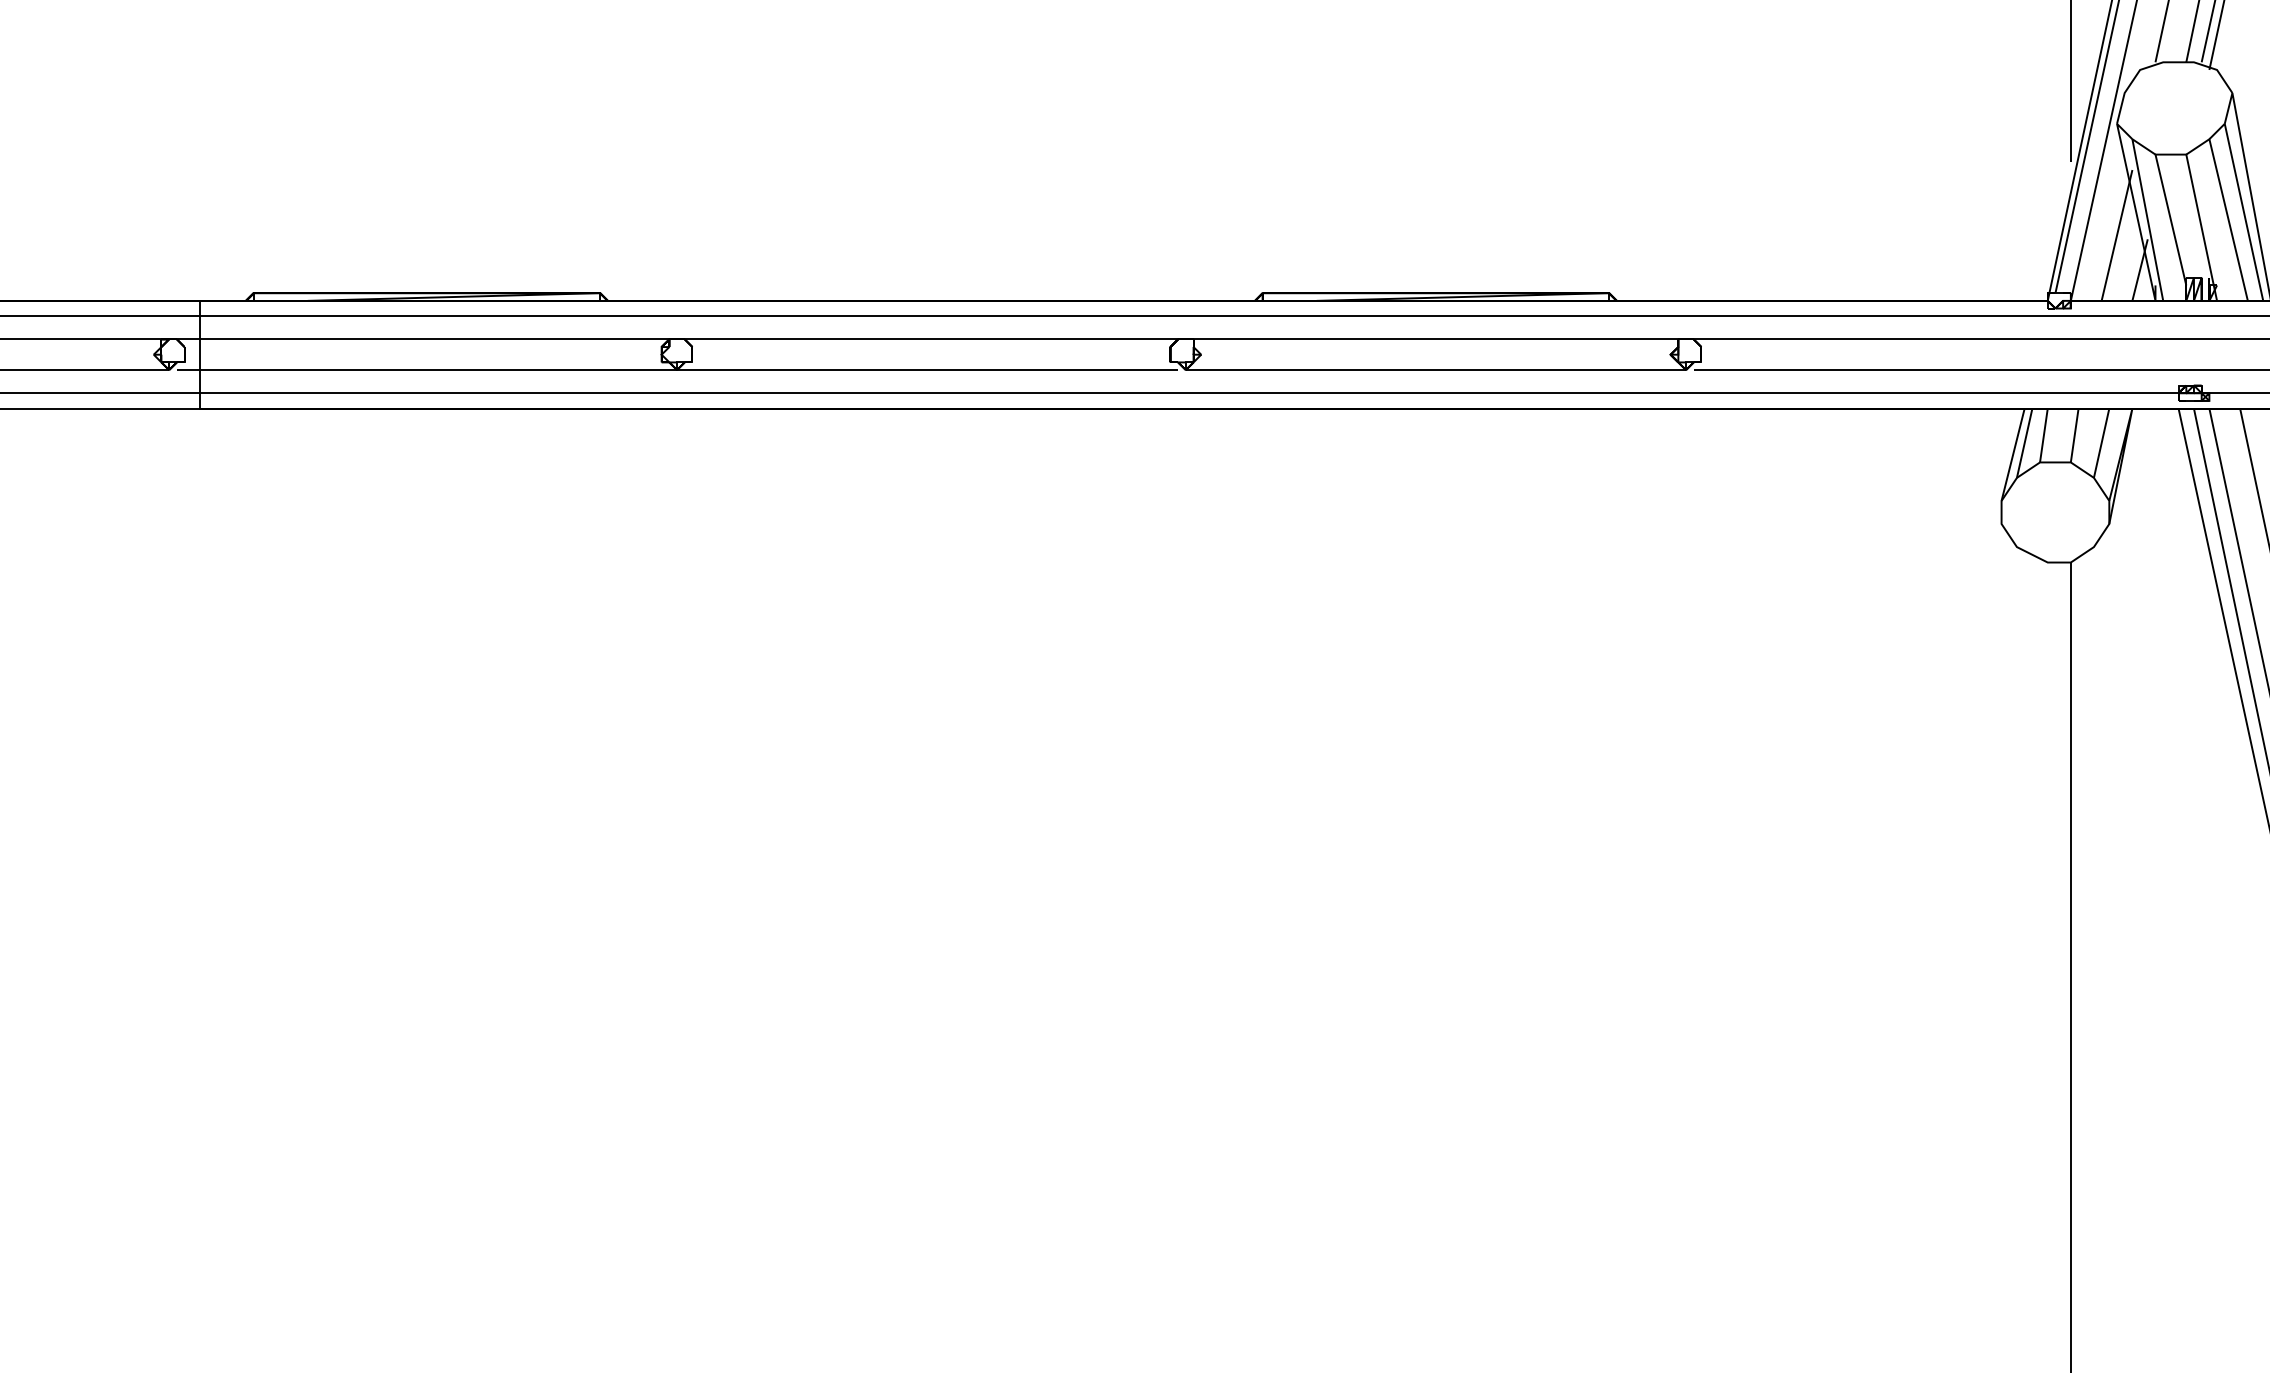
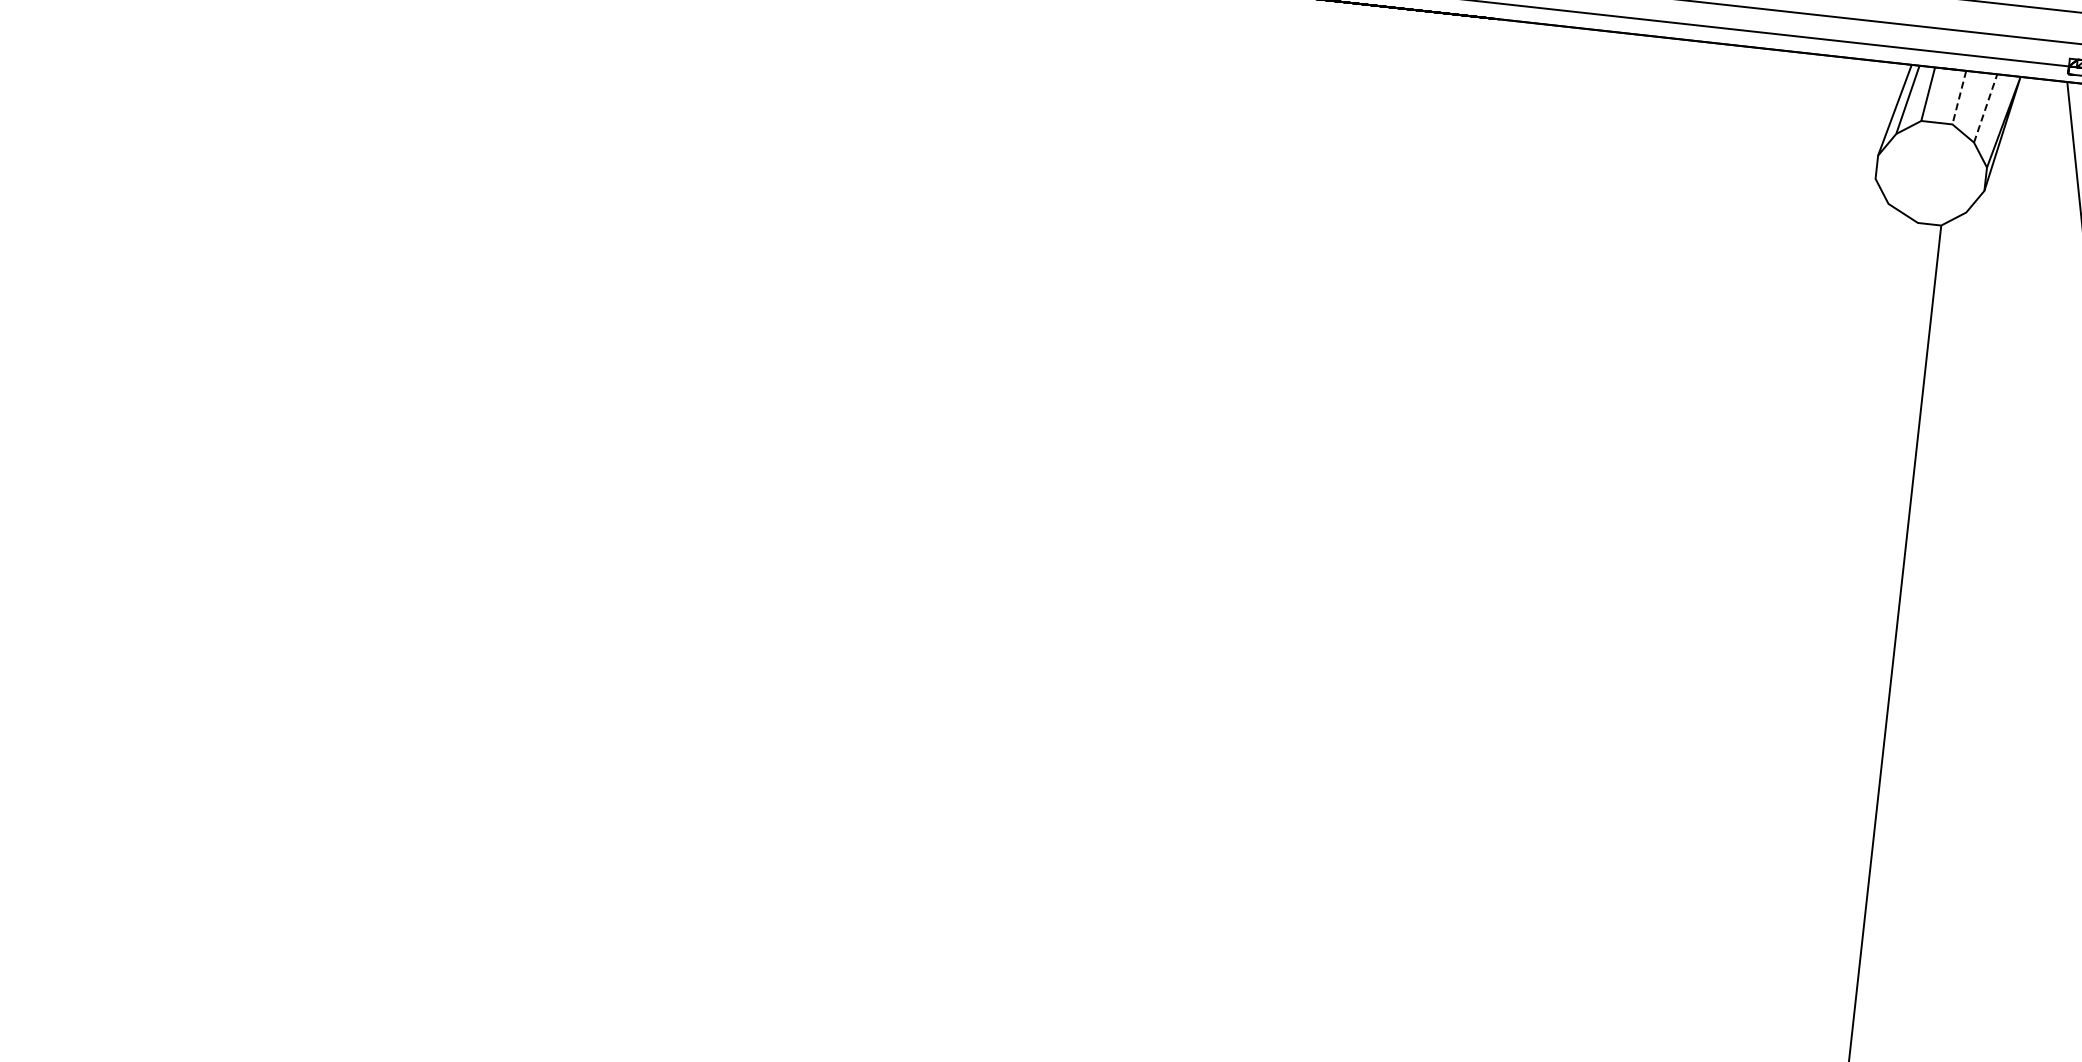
line: (2074, 436) -> (1959, 98), solid -> dashed
line: (2101, 442) -> (1985, 107), solid -> dashed

